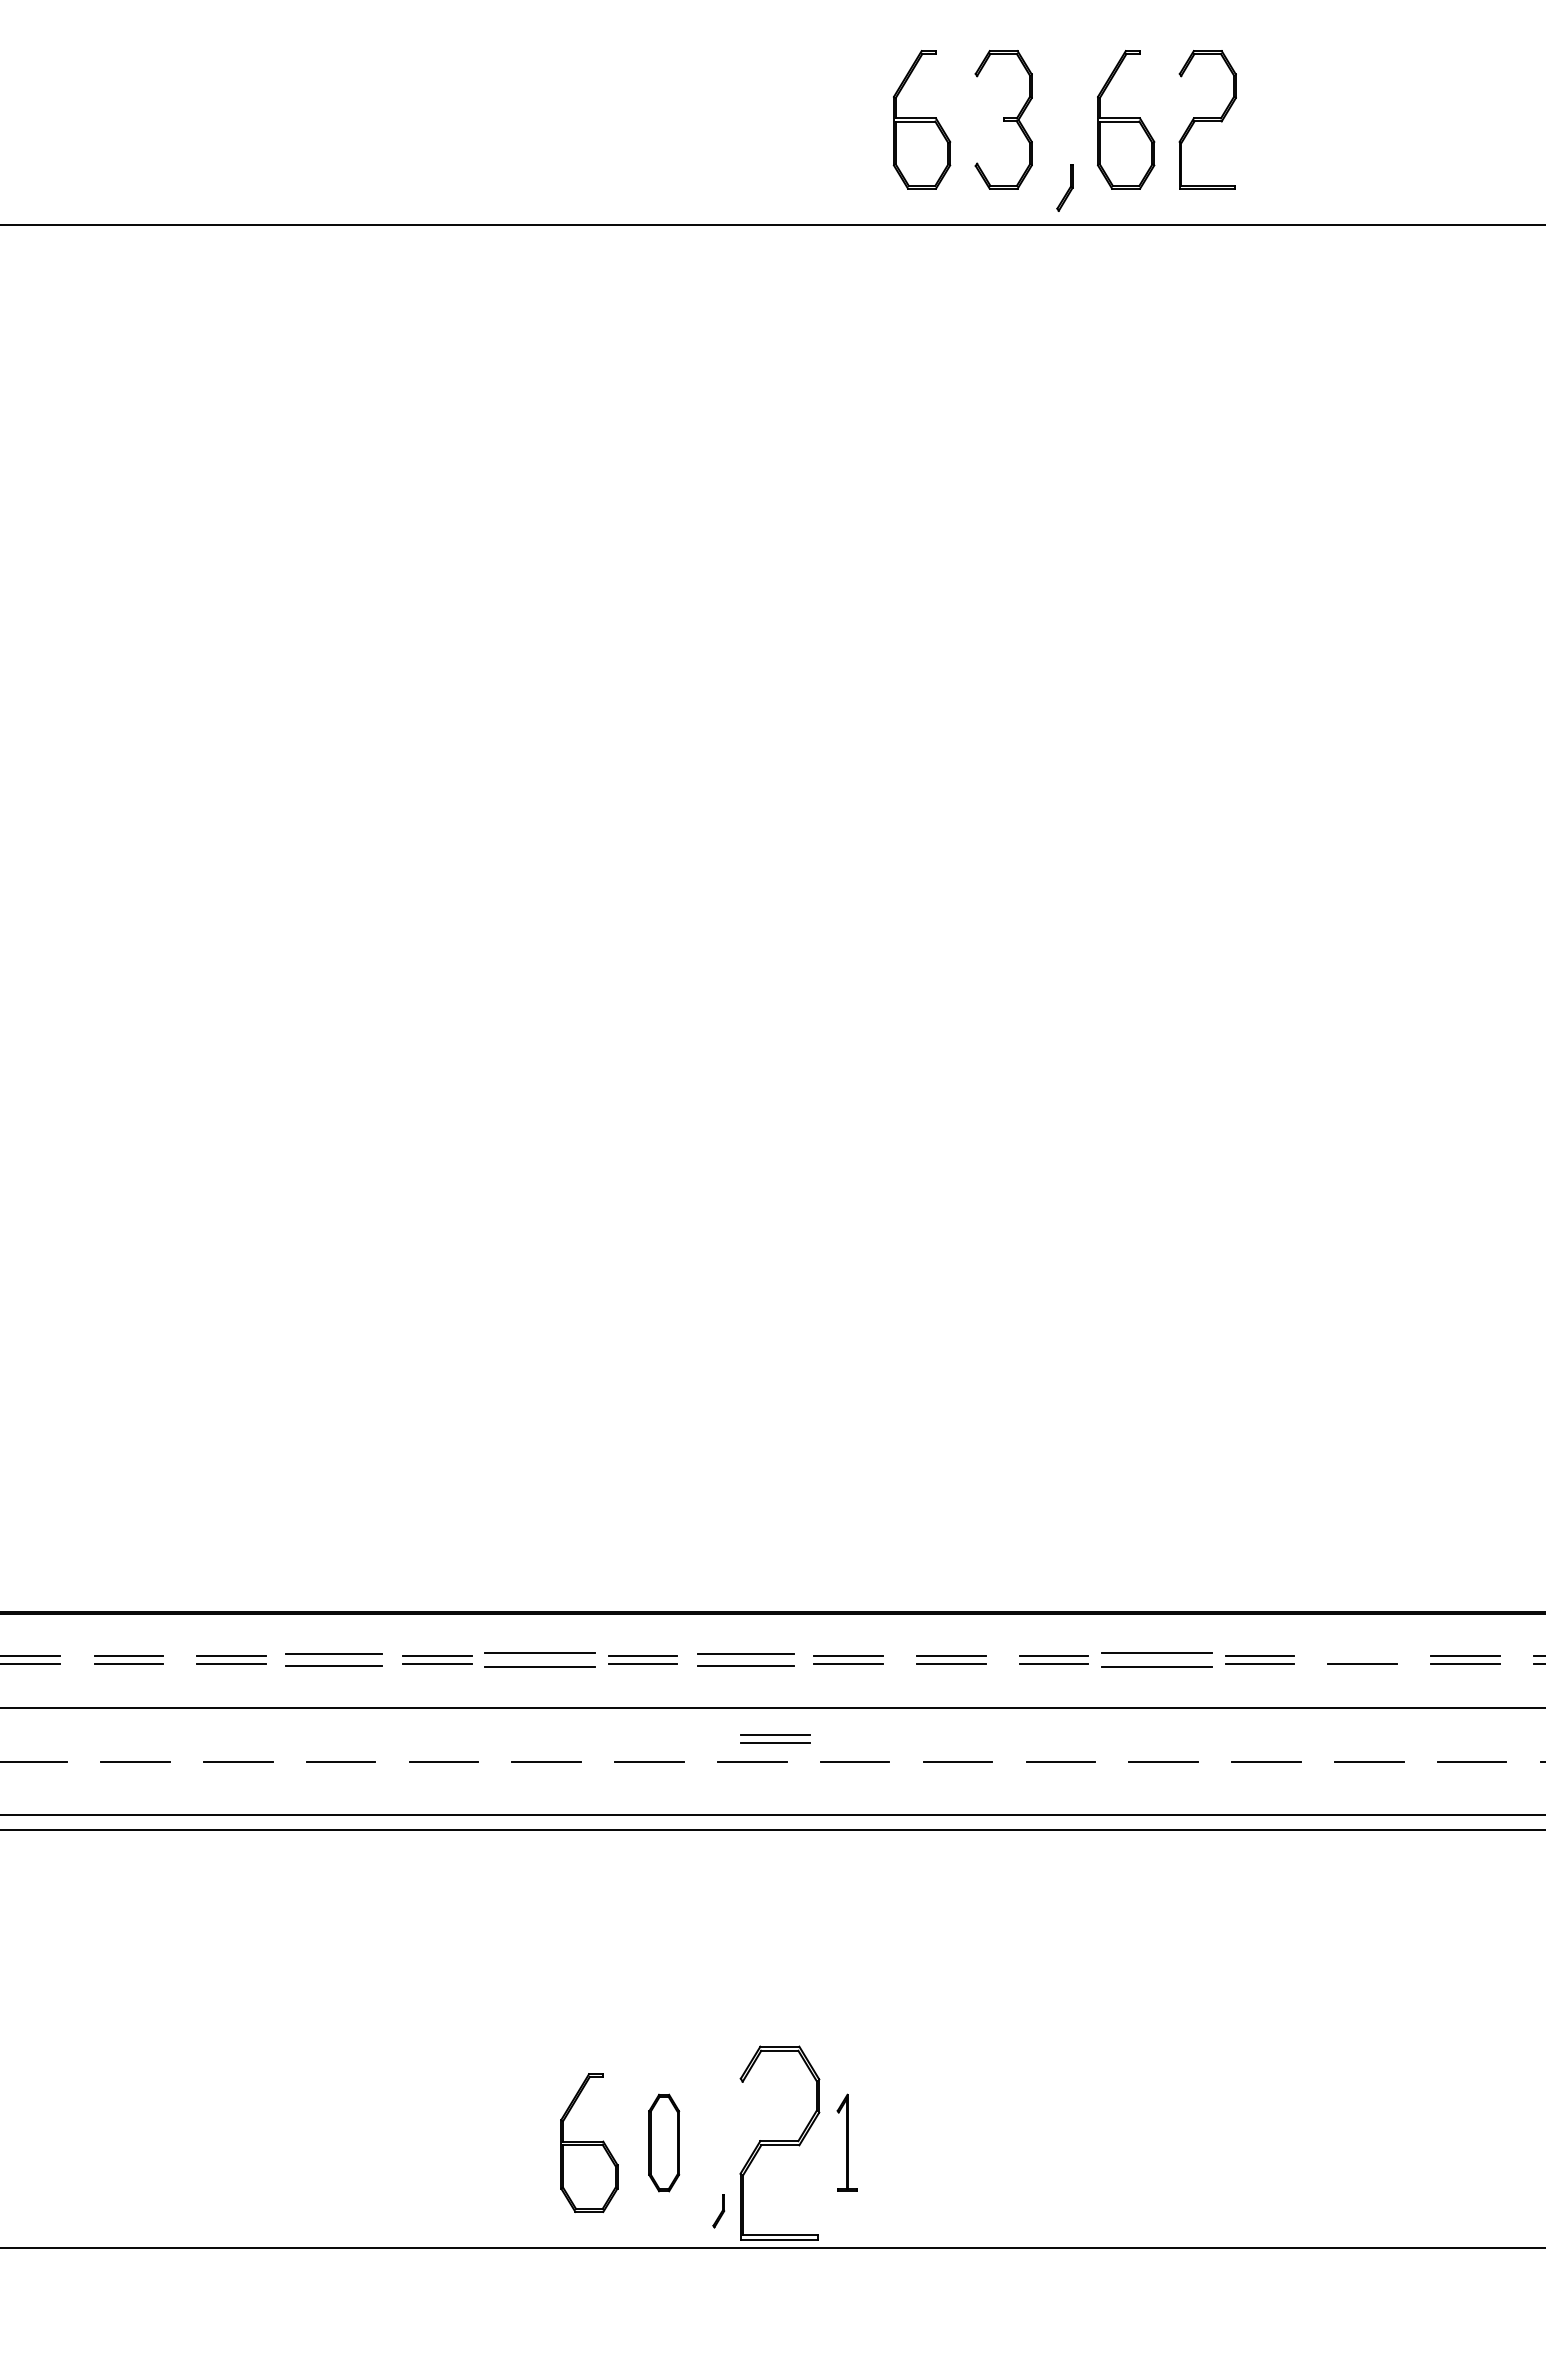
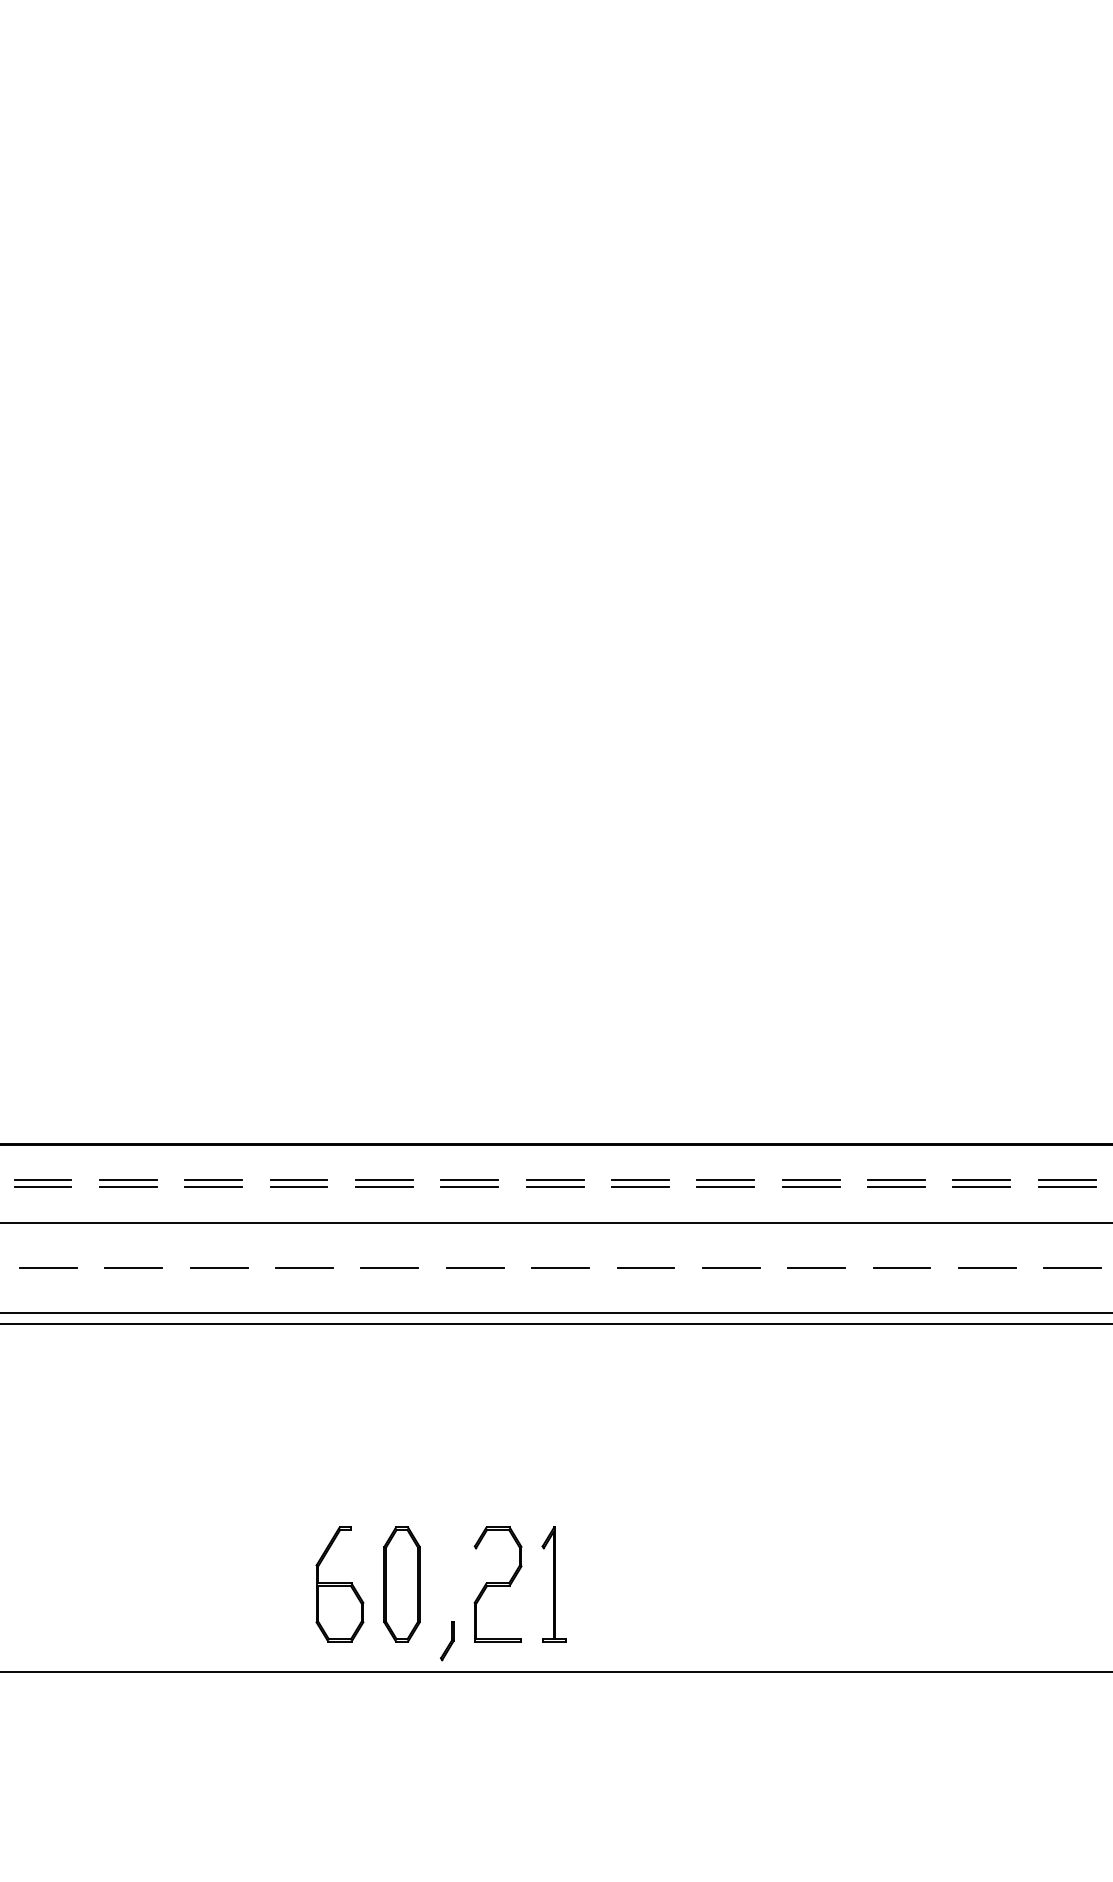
line: (1362, 1655) -> (981, 1179), added
part: (334, 1659) -> (128, 1183), size x0.71
part: (539, 1659) -> (298, 1183), size x0.62
part: (745, 1659) -> (469, 1183), size x0.71
part: (1156, 1659) -> (810, 1183), size x0.62
part: (775, 1738) -> (494, 1248), removed
part: (663, 2142) -> (401, 1584), size x1.43
part: (779, 2142) -> (497, 1584), size x0.71
part: (847, 2142) -> (554, 1584), size x1.43
part: (718, 2211) -> (447, 1641), size x1.43

